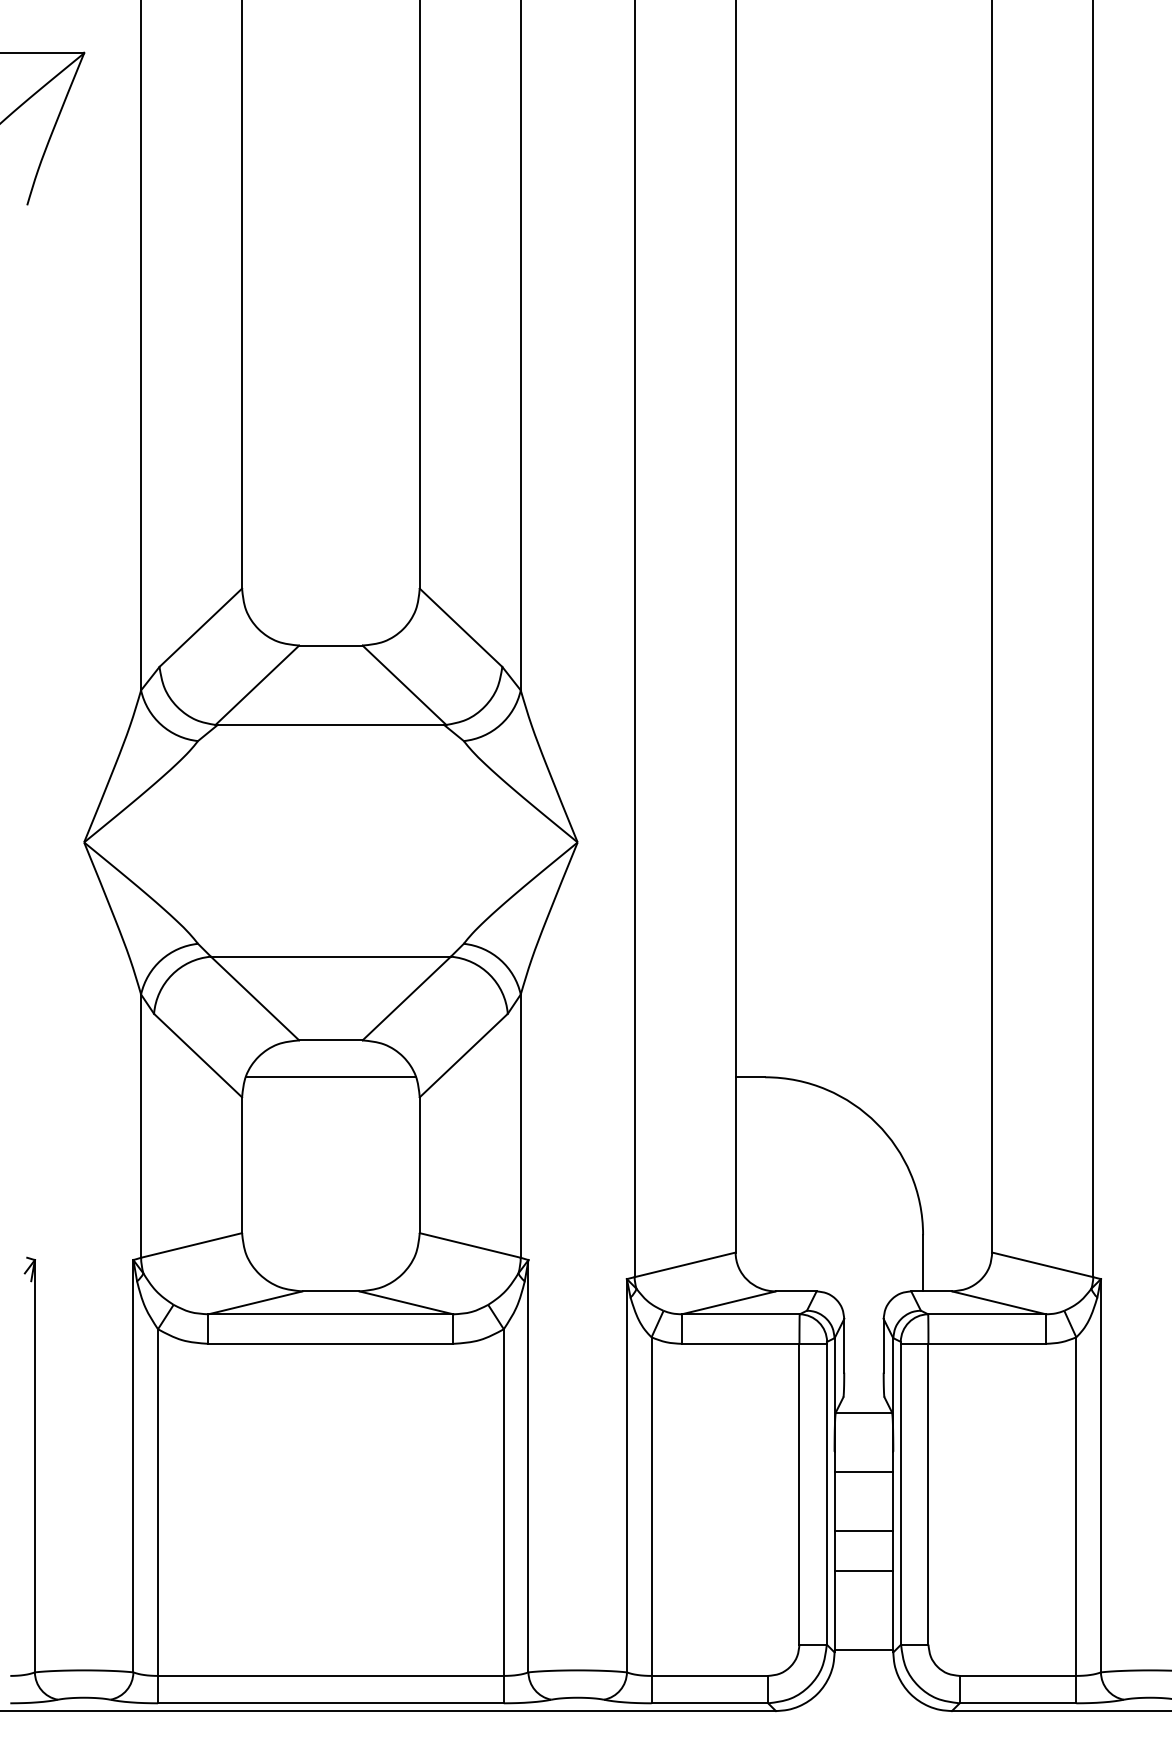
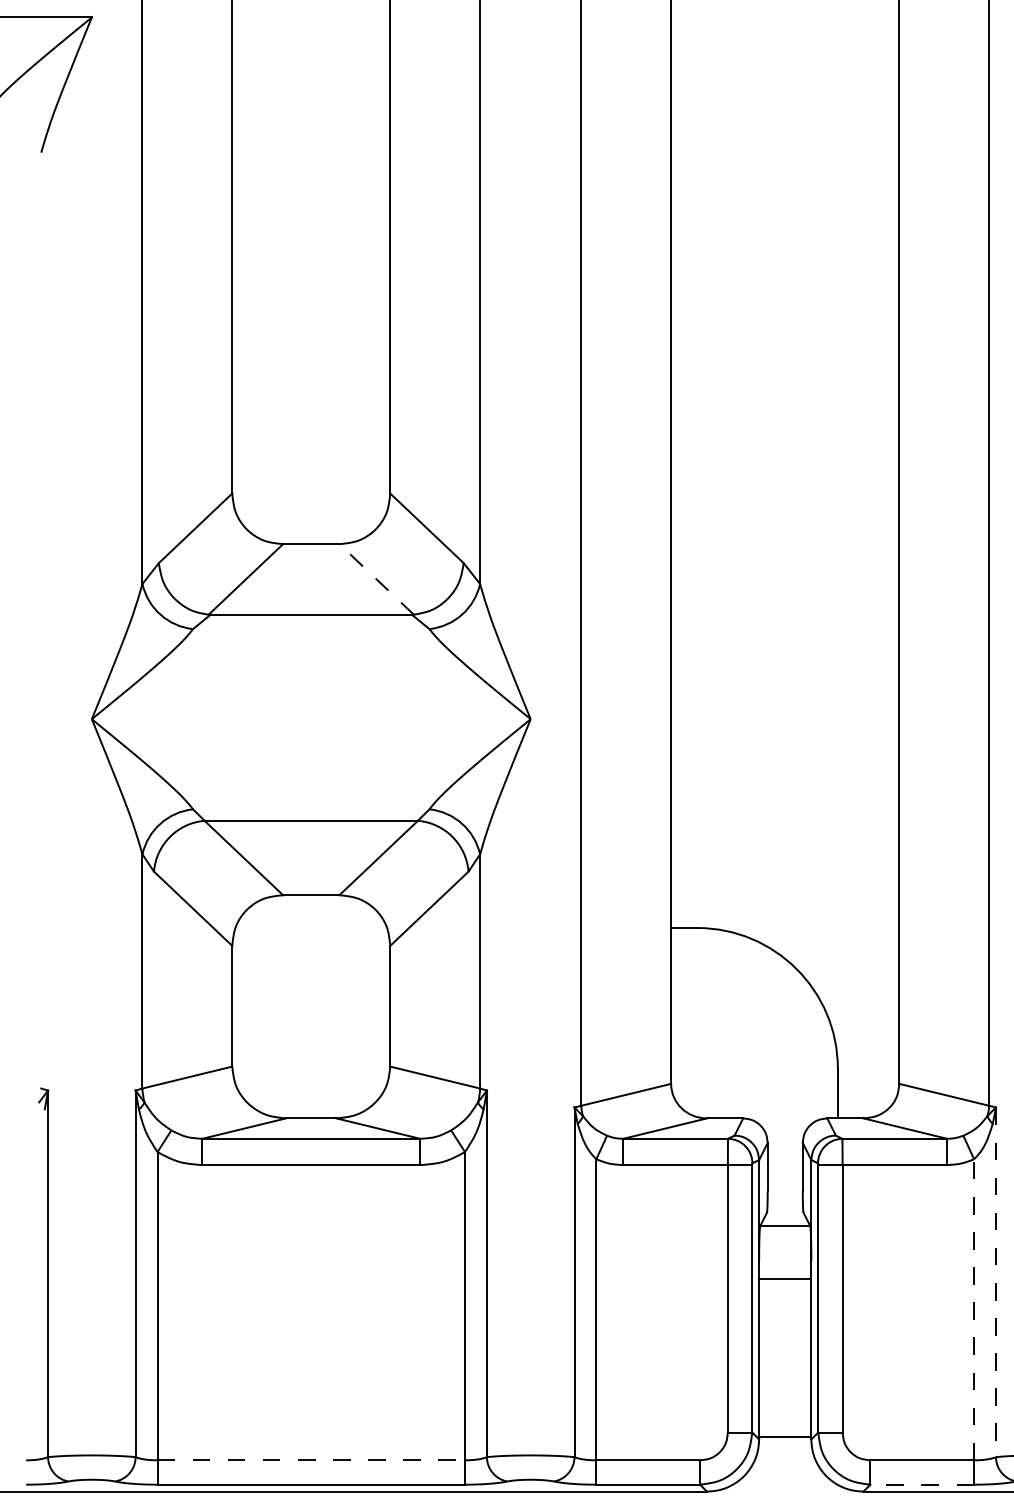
line: (404, 685) -> (376, 579), solid -> dashed
line: (330, 1077) -> (310, 928), removed
line: (1100, 1475) -> (995, 1282), solid -> dashed
line: (1076, 1506) -> (974, 1309), solid -> dashed
line: (863, 1531) -> (784, 1331), removed
line: (863, 1570) -> (784, 1366), removed
line: (330, 1675) -> (310, 1459), solid -> dashed
line: (1017, 1703) -> (921, 1484), solid -> dashed

